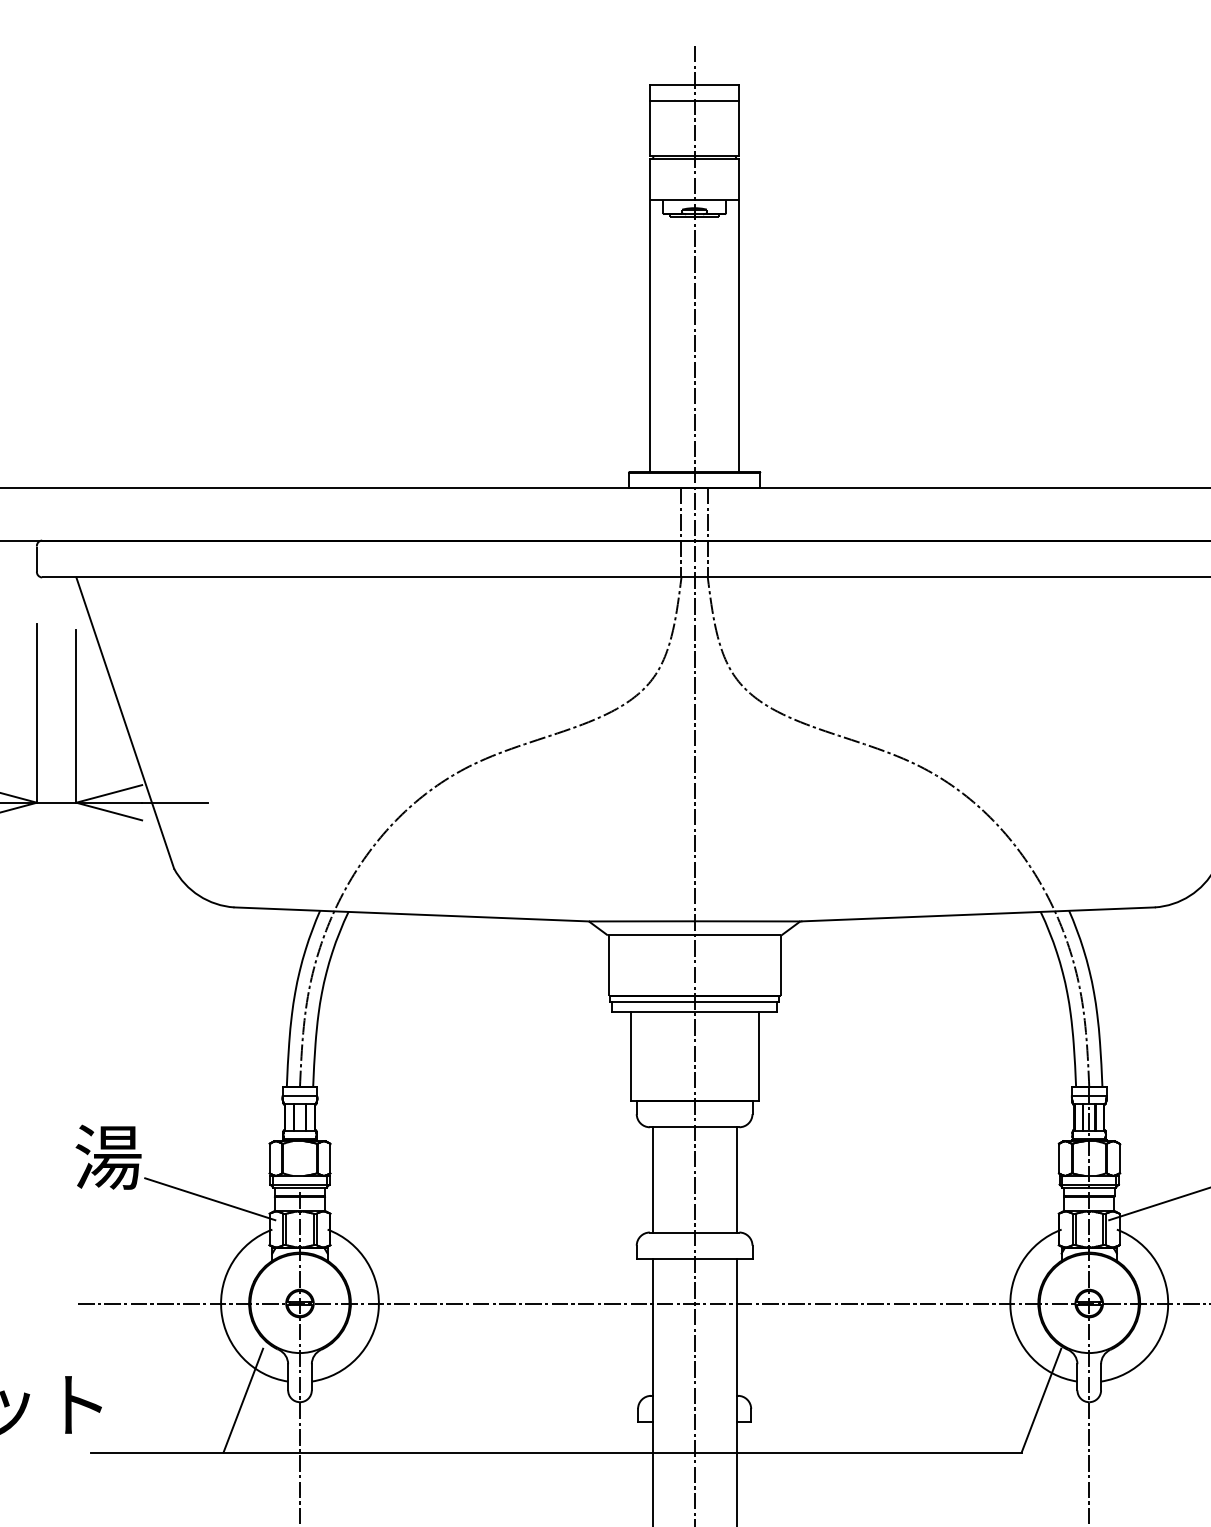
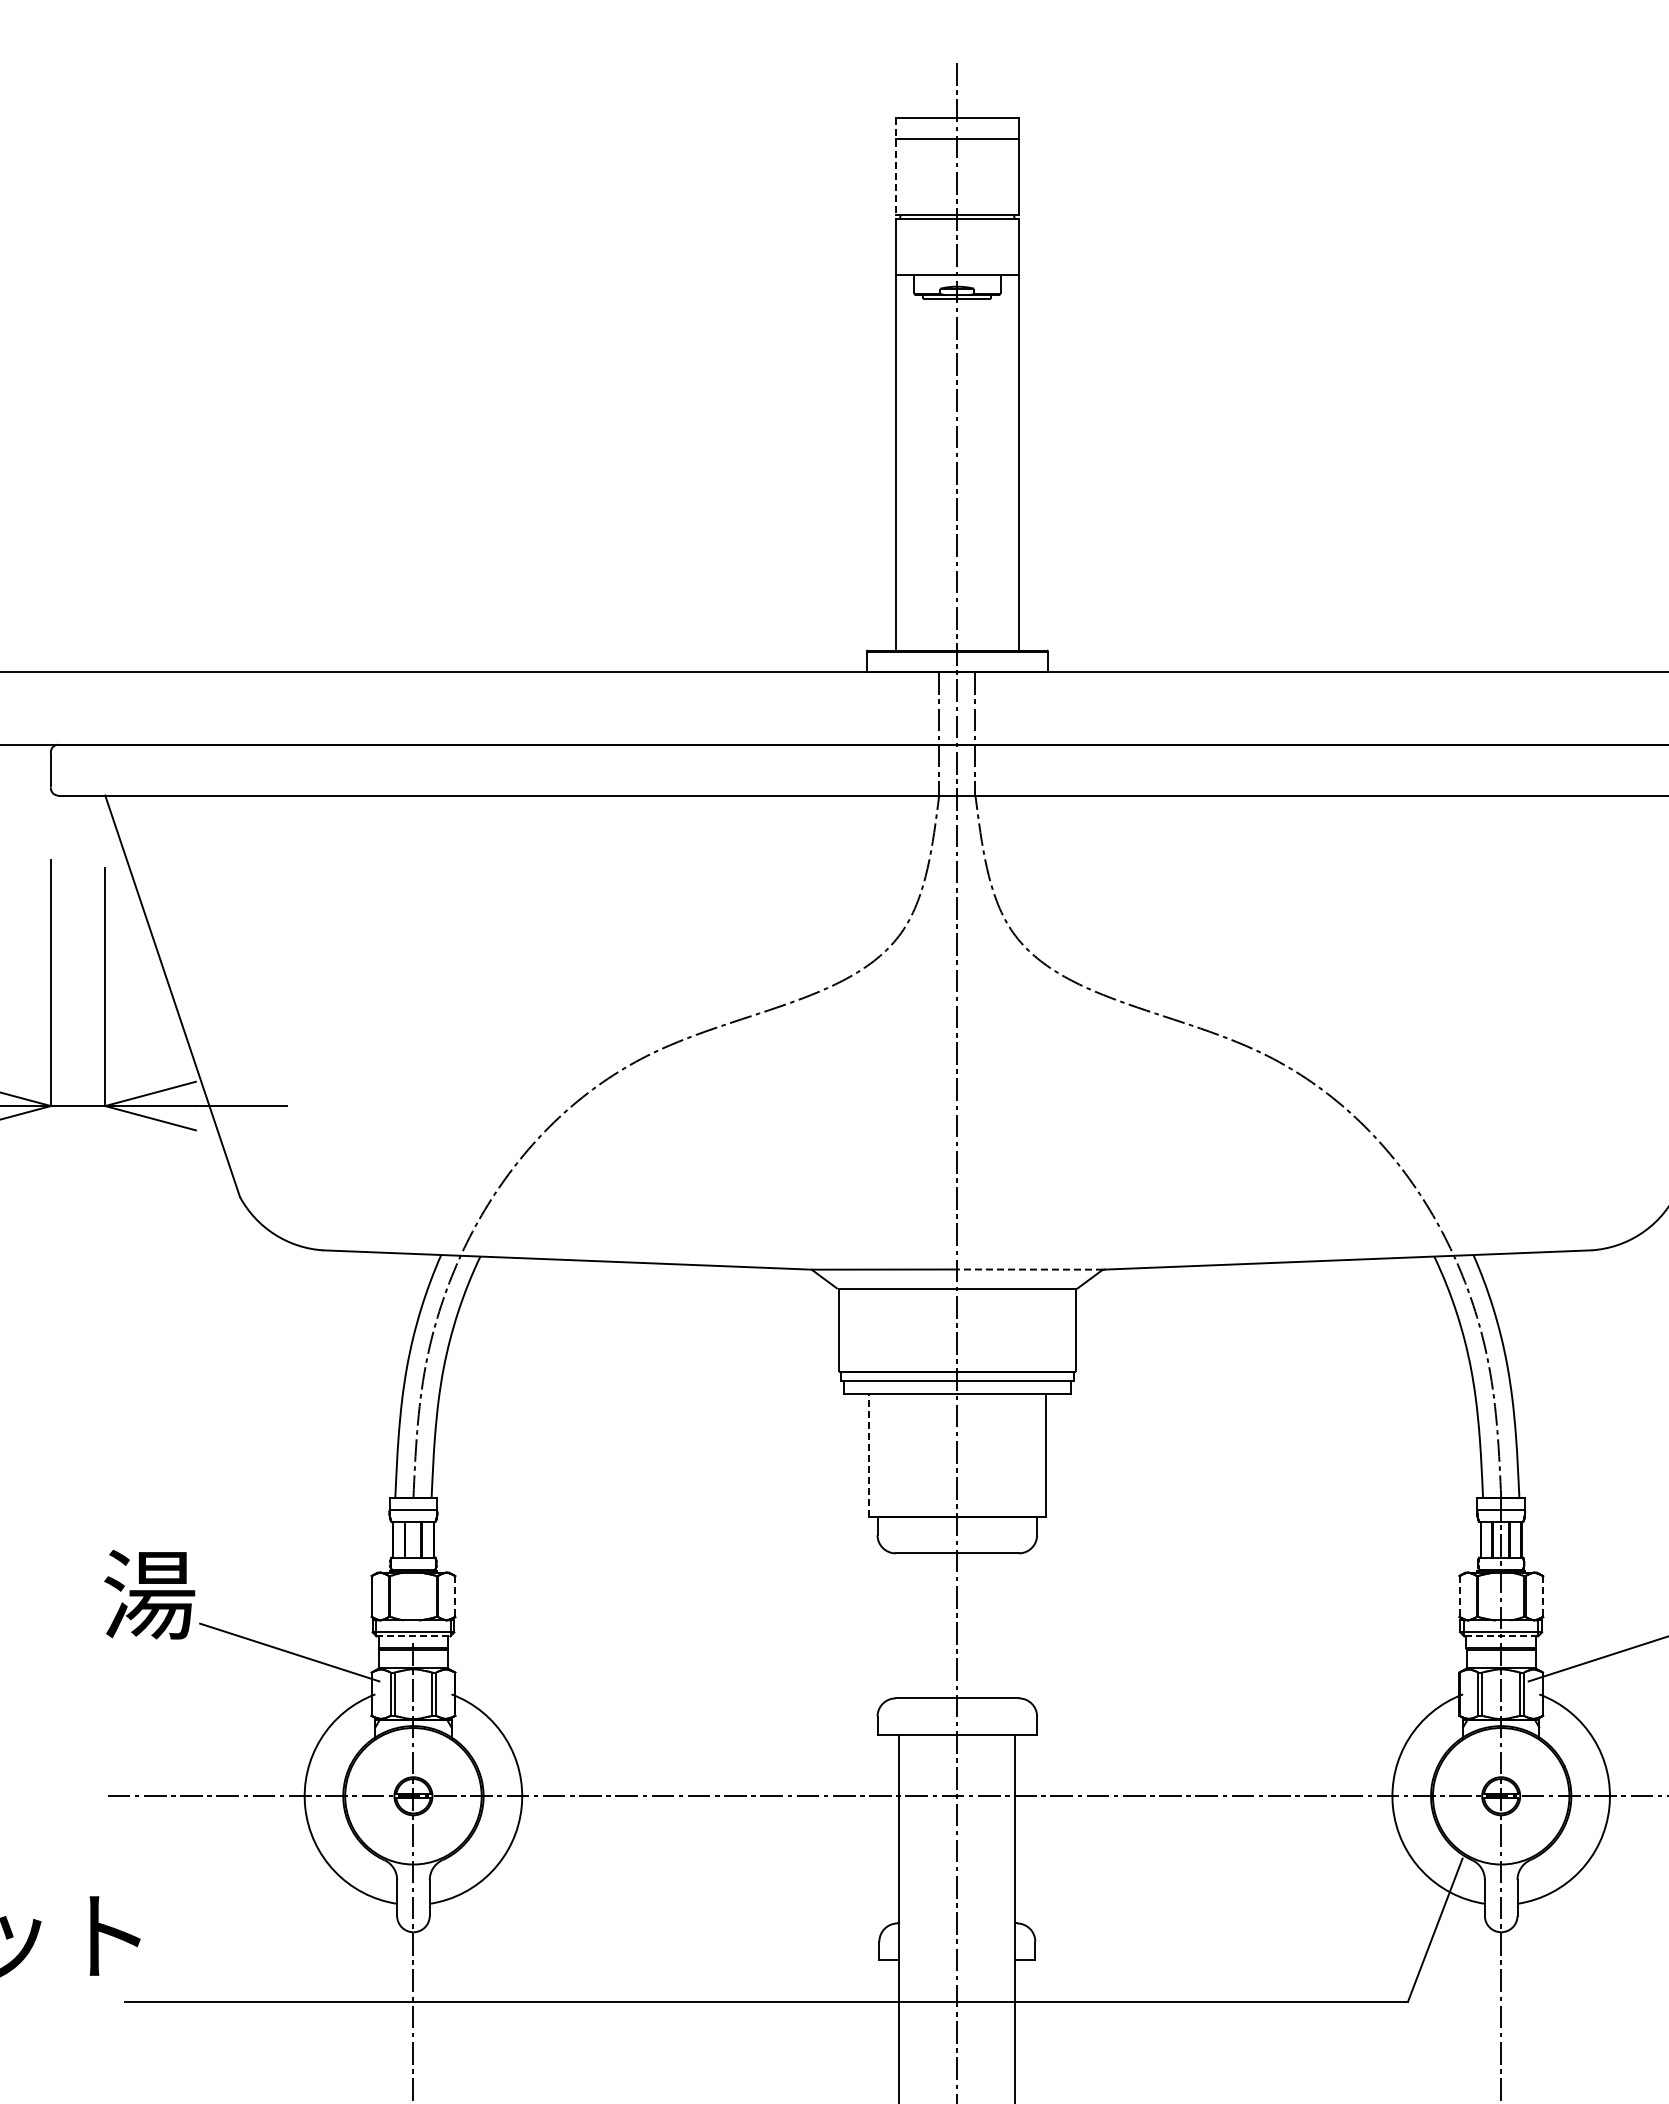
line: (649, 120) -> (895, 166), solid -> dashed
line: (747, 921) -> (1030, 1269), solid -> dashed
line: (630, 1056) -> (869, 1455), solid -> dashed
line: (330, 1158) -> (455, 1596), solid -> dashed
line: (1059, 1158) -> (1459, 1596), solid -> dashed
line: (1119, 1158) -> (1542, 1596), solid -> dashed
line: (652, 1179) -> (899, 1625), removed
line: (736, 1179) -> (1015, 1625), removed
line: (300, 1187) -> (413, 1636), solid -> dashed
line: (1088, 1187) -> (1500, 1636), solid -> dashed
line: (243, 1400) -> (335, 1929), removed

